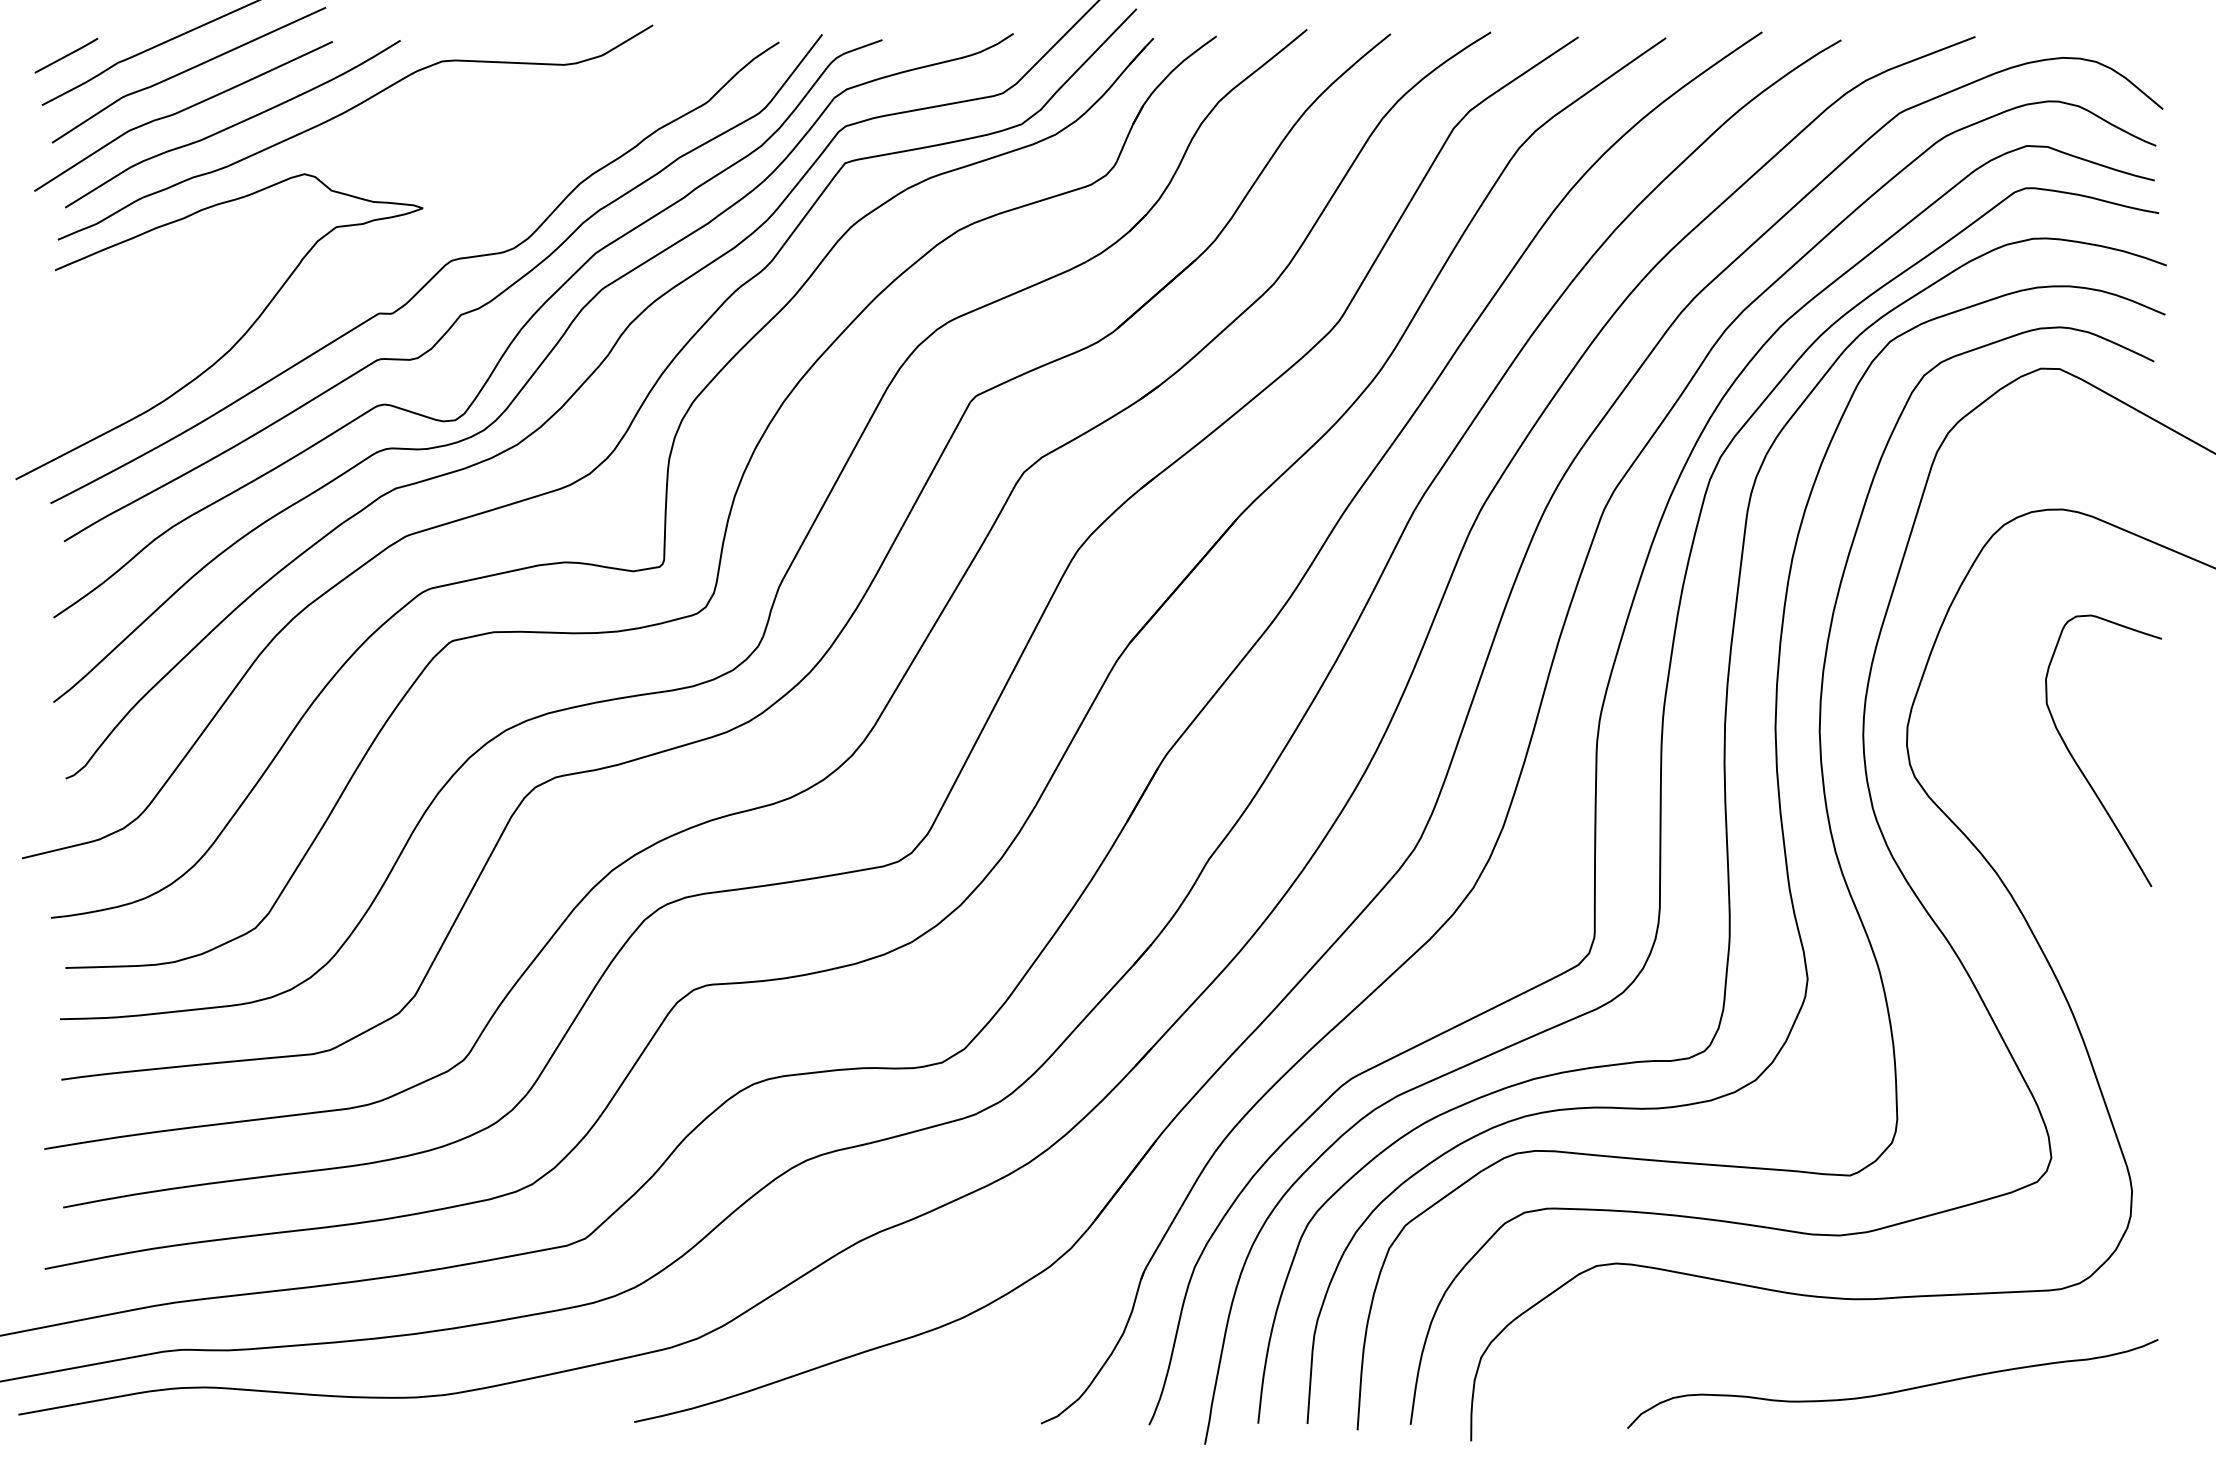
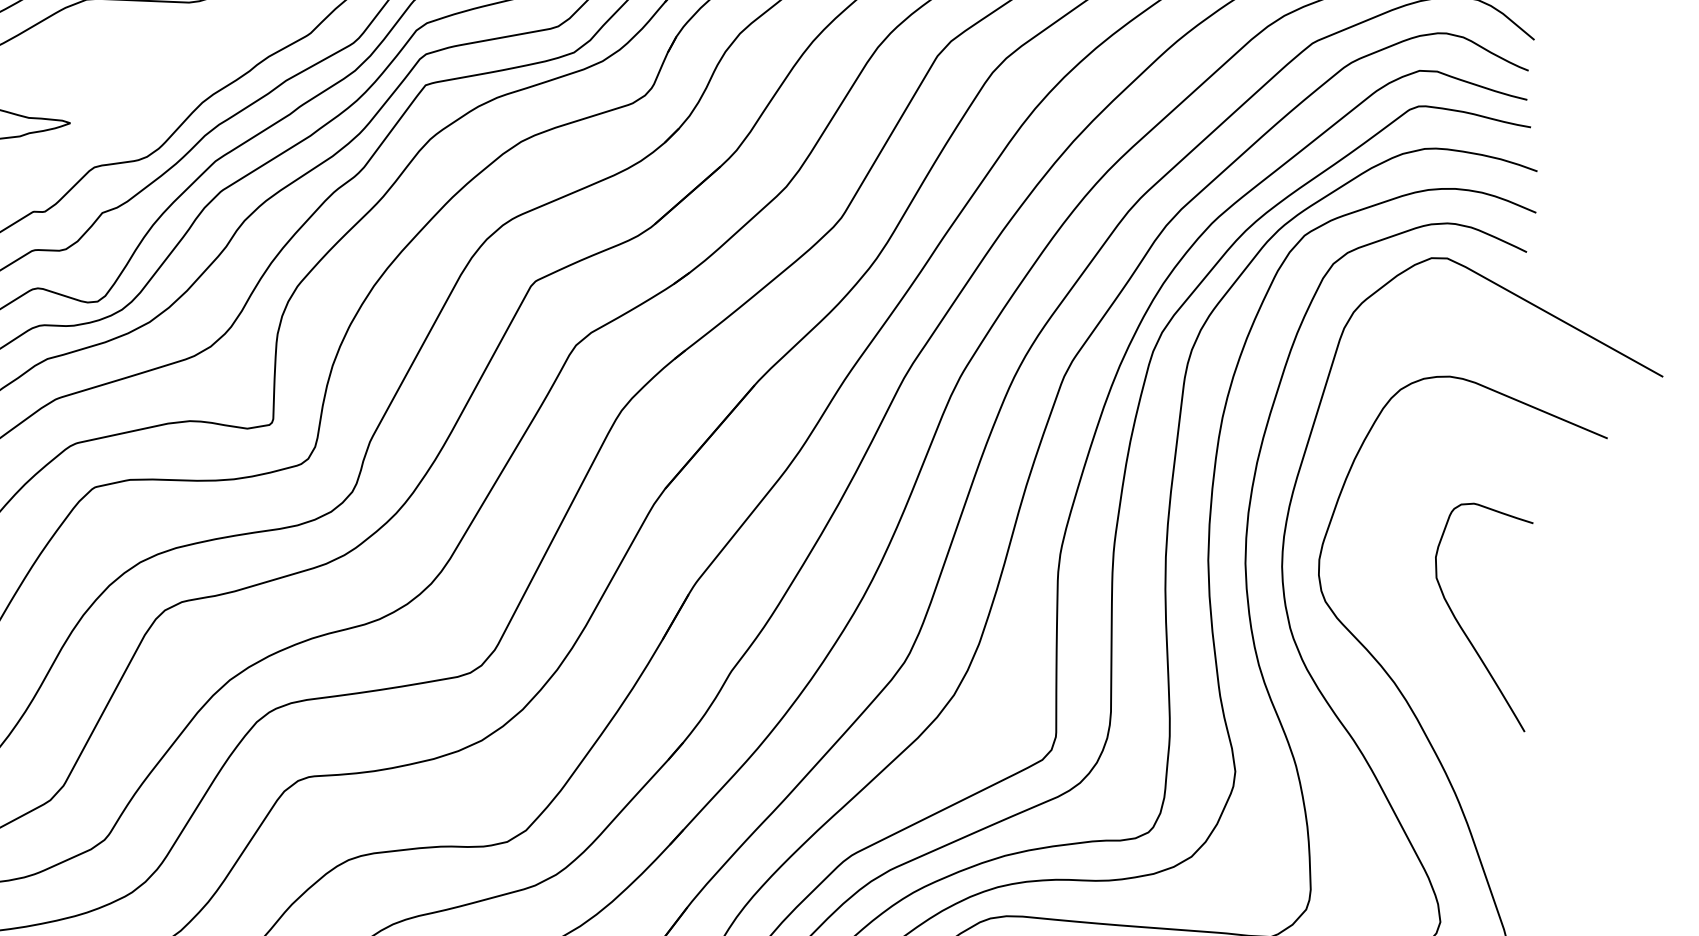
curve: (2078, 764) -> (1463, 629), moved

